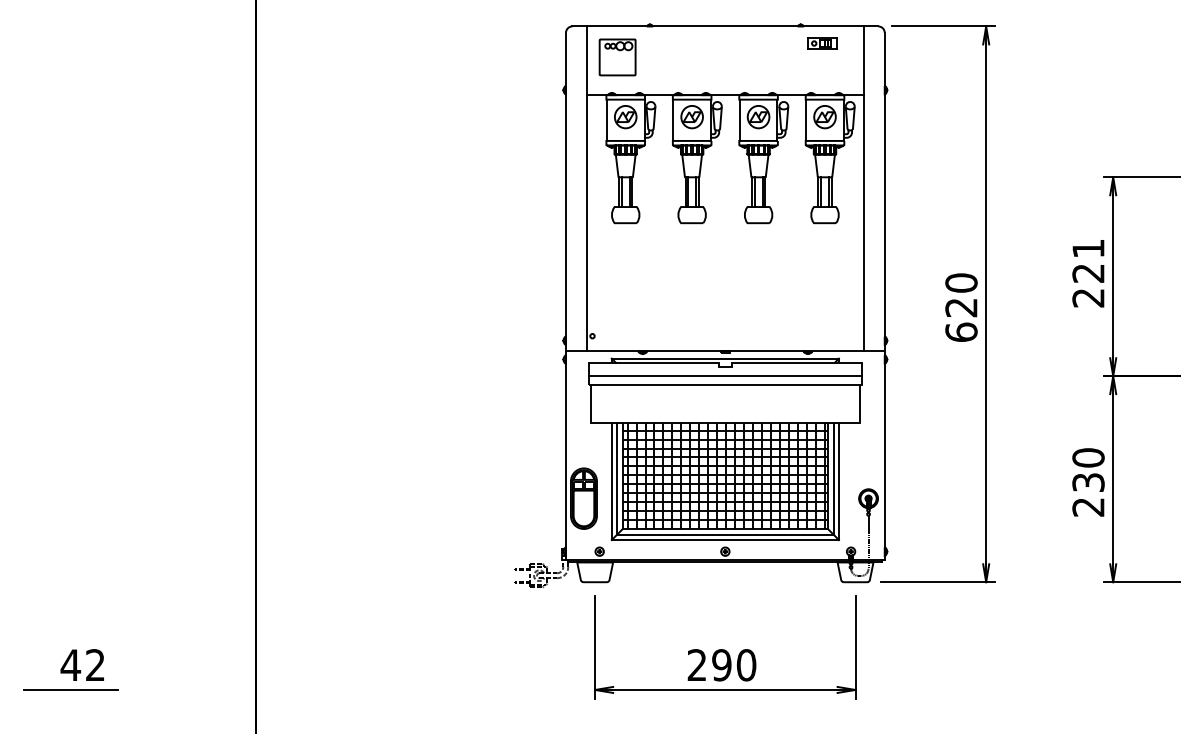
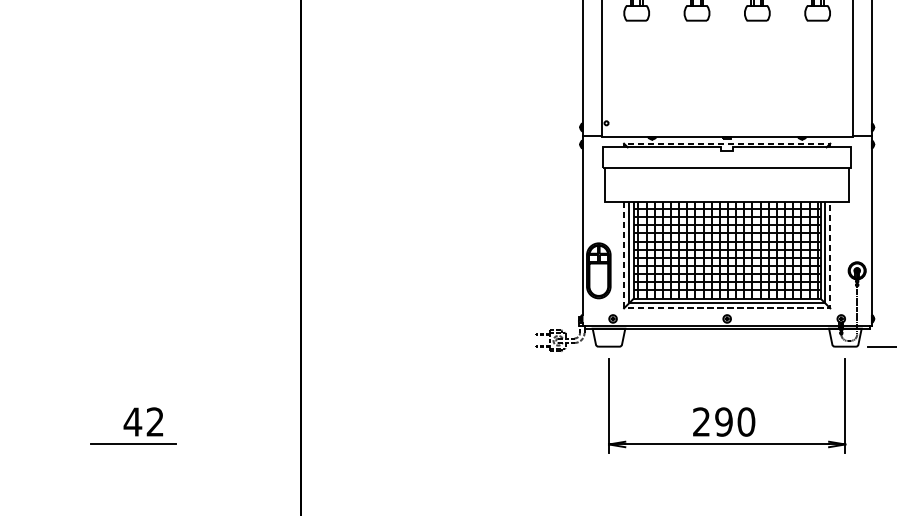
line: (725, 358) -> (727, 143), solid -> dashed
line: (724, 376) -> (726, 159), removed
line: (725, 540) -> (727, 308), solid -> dashed

